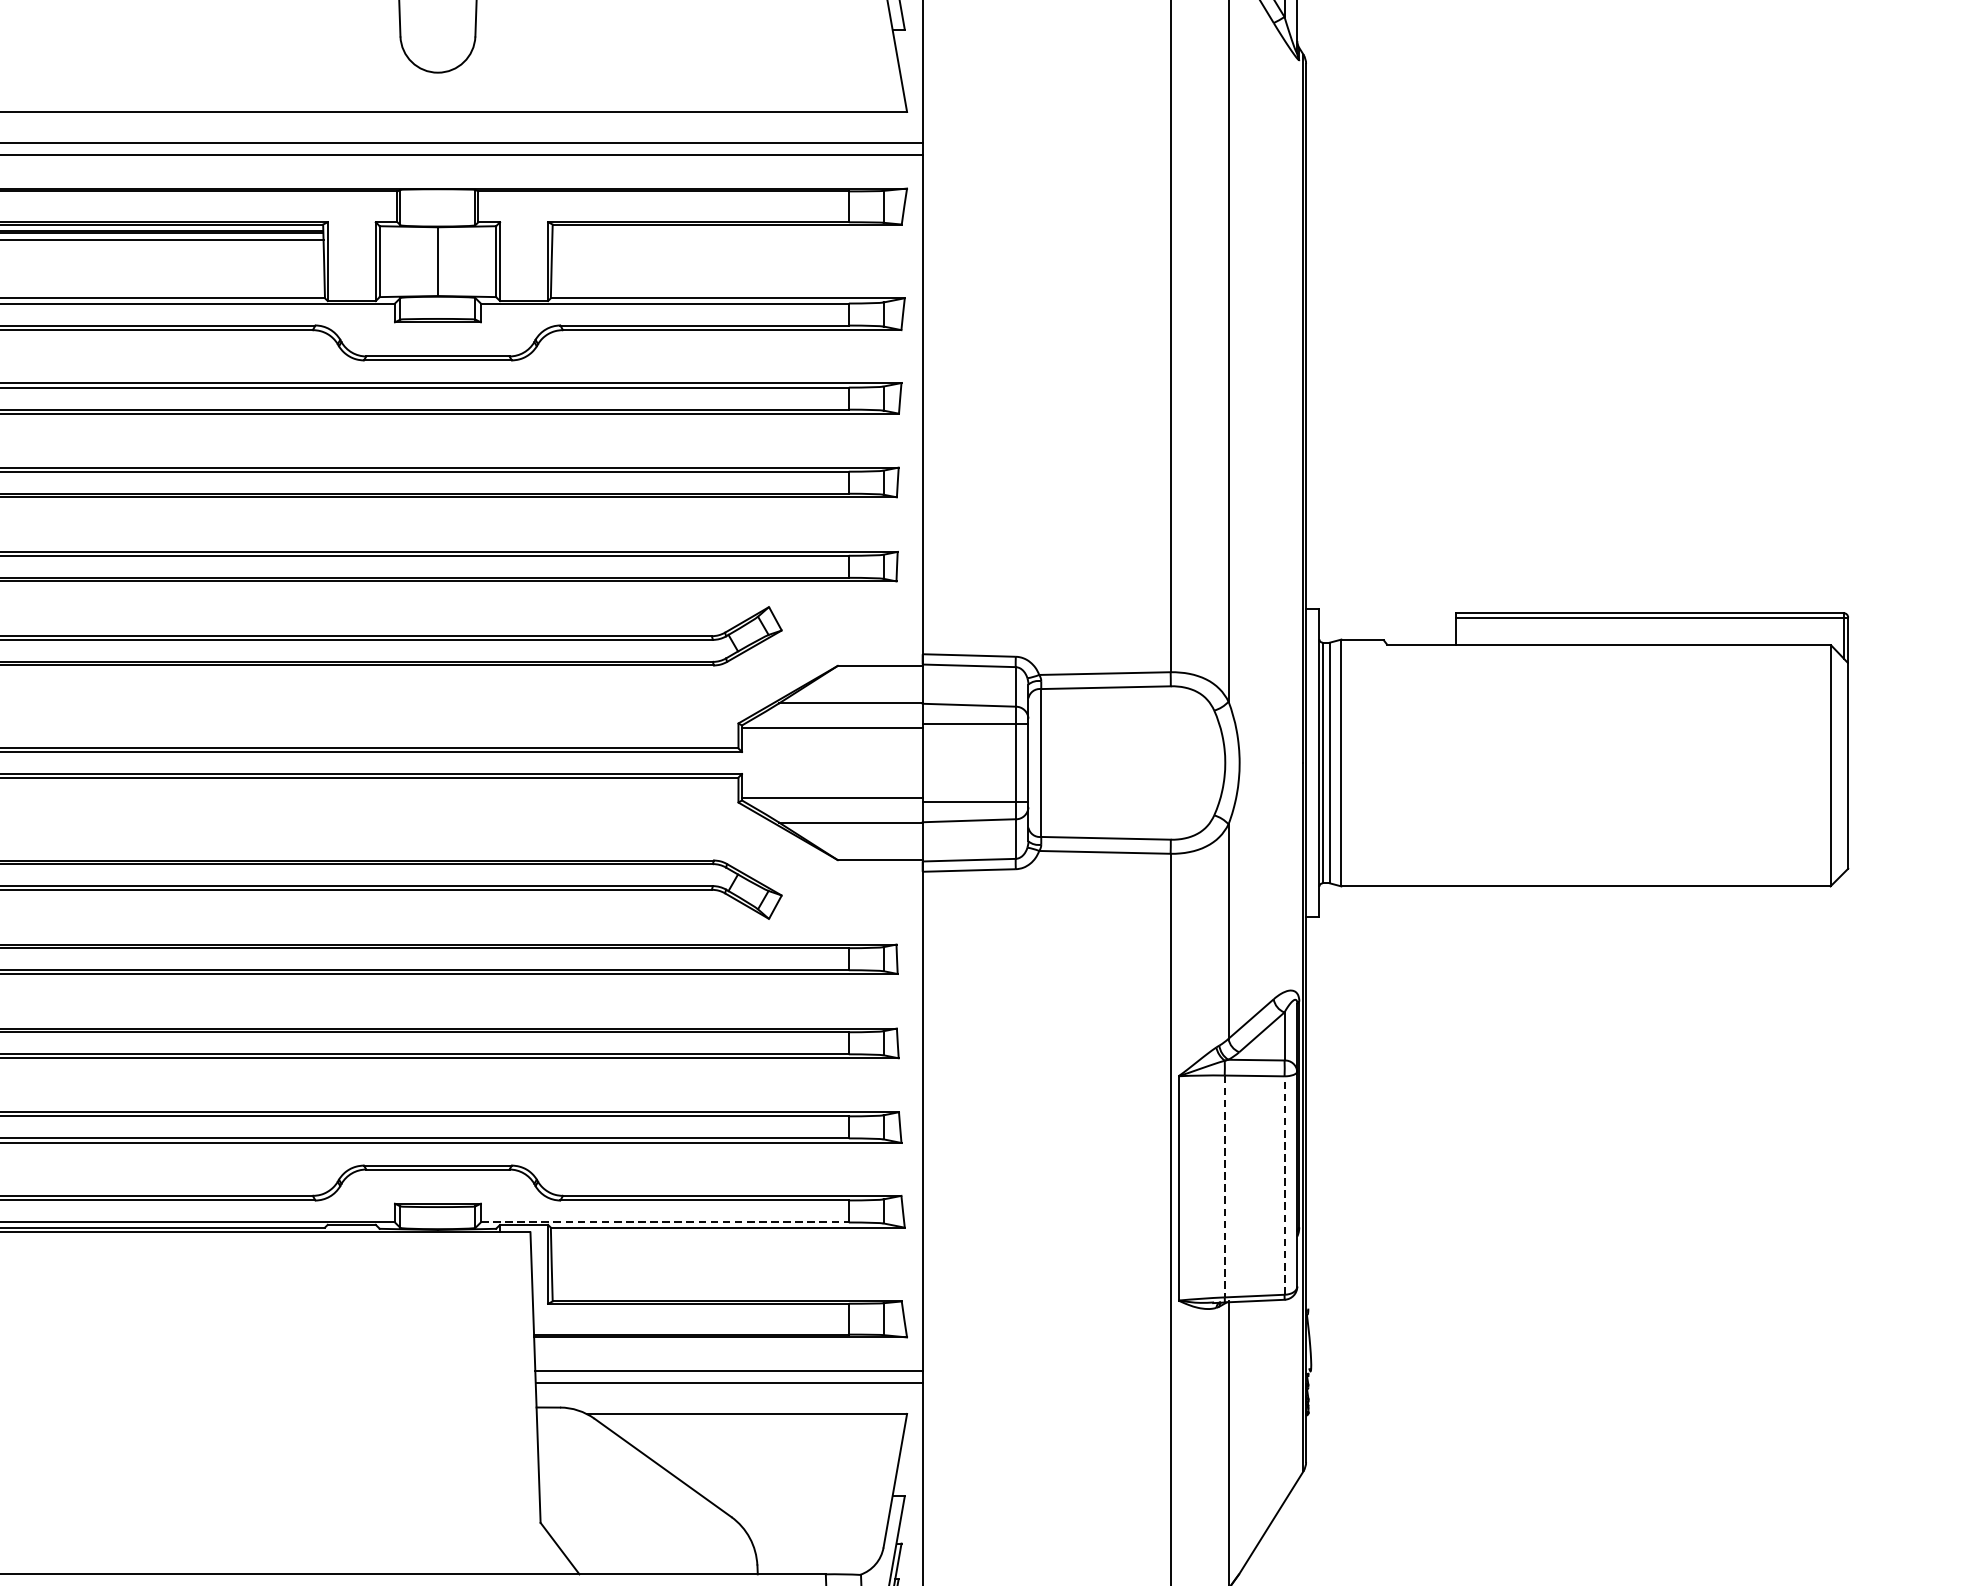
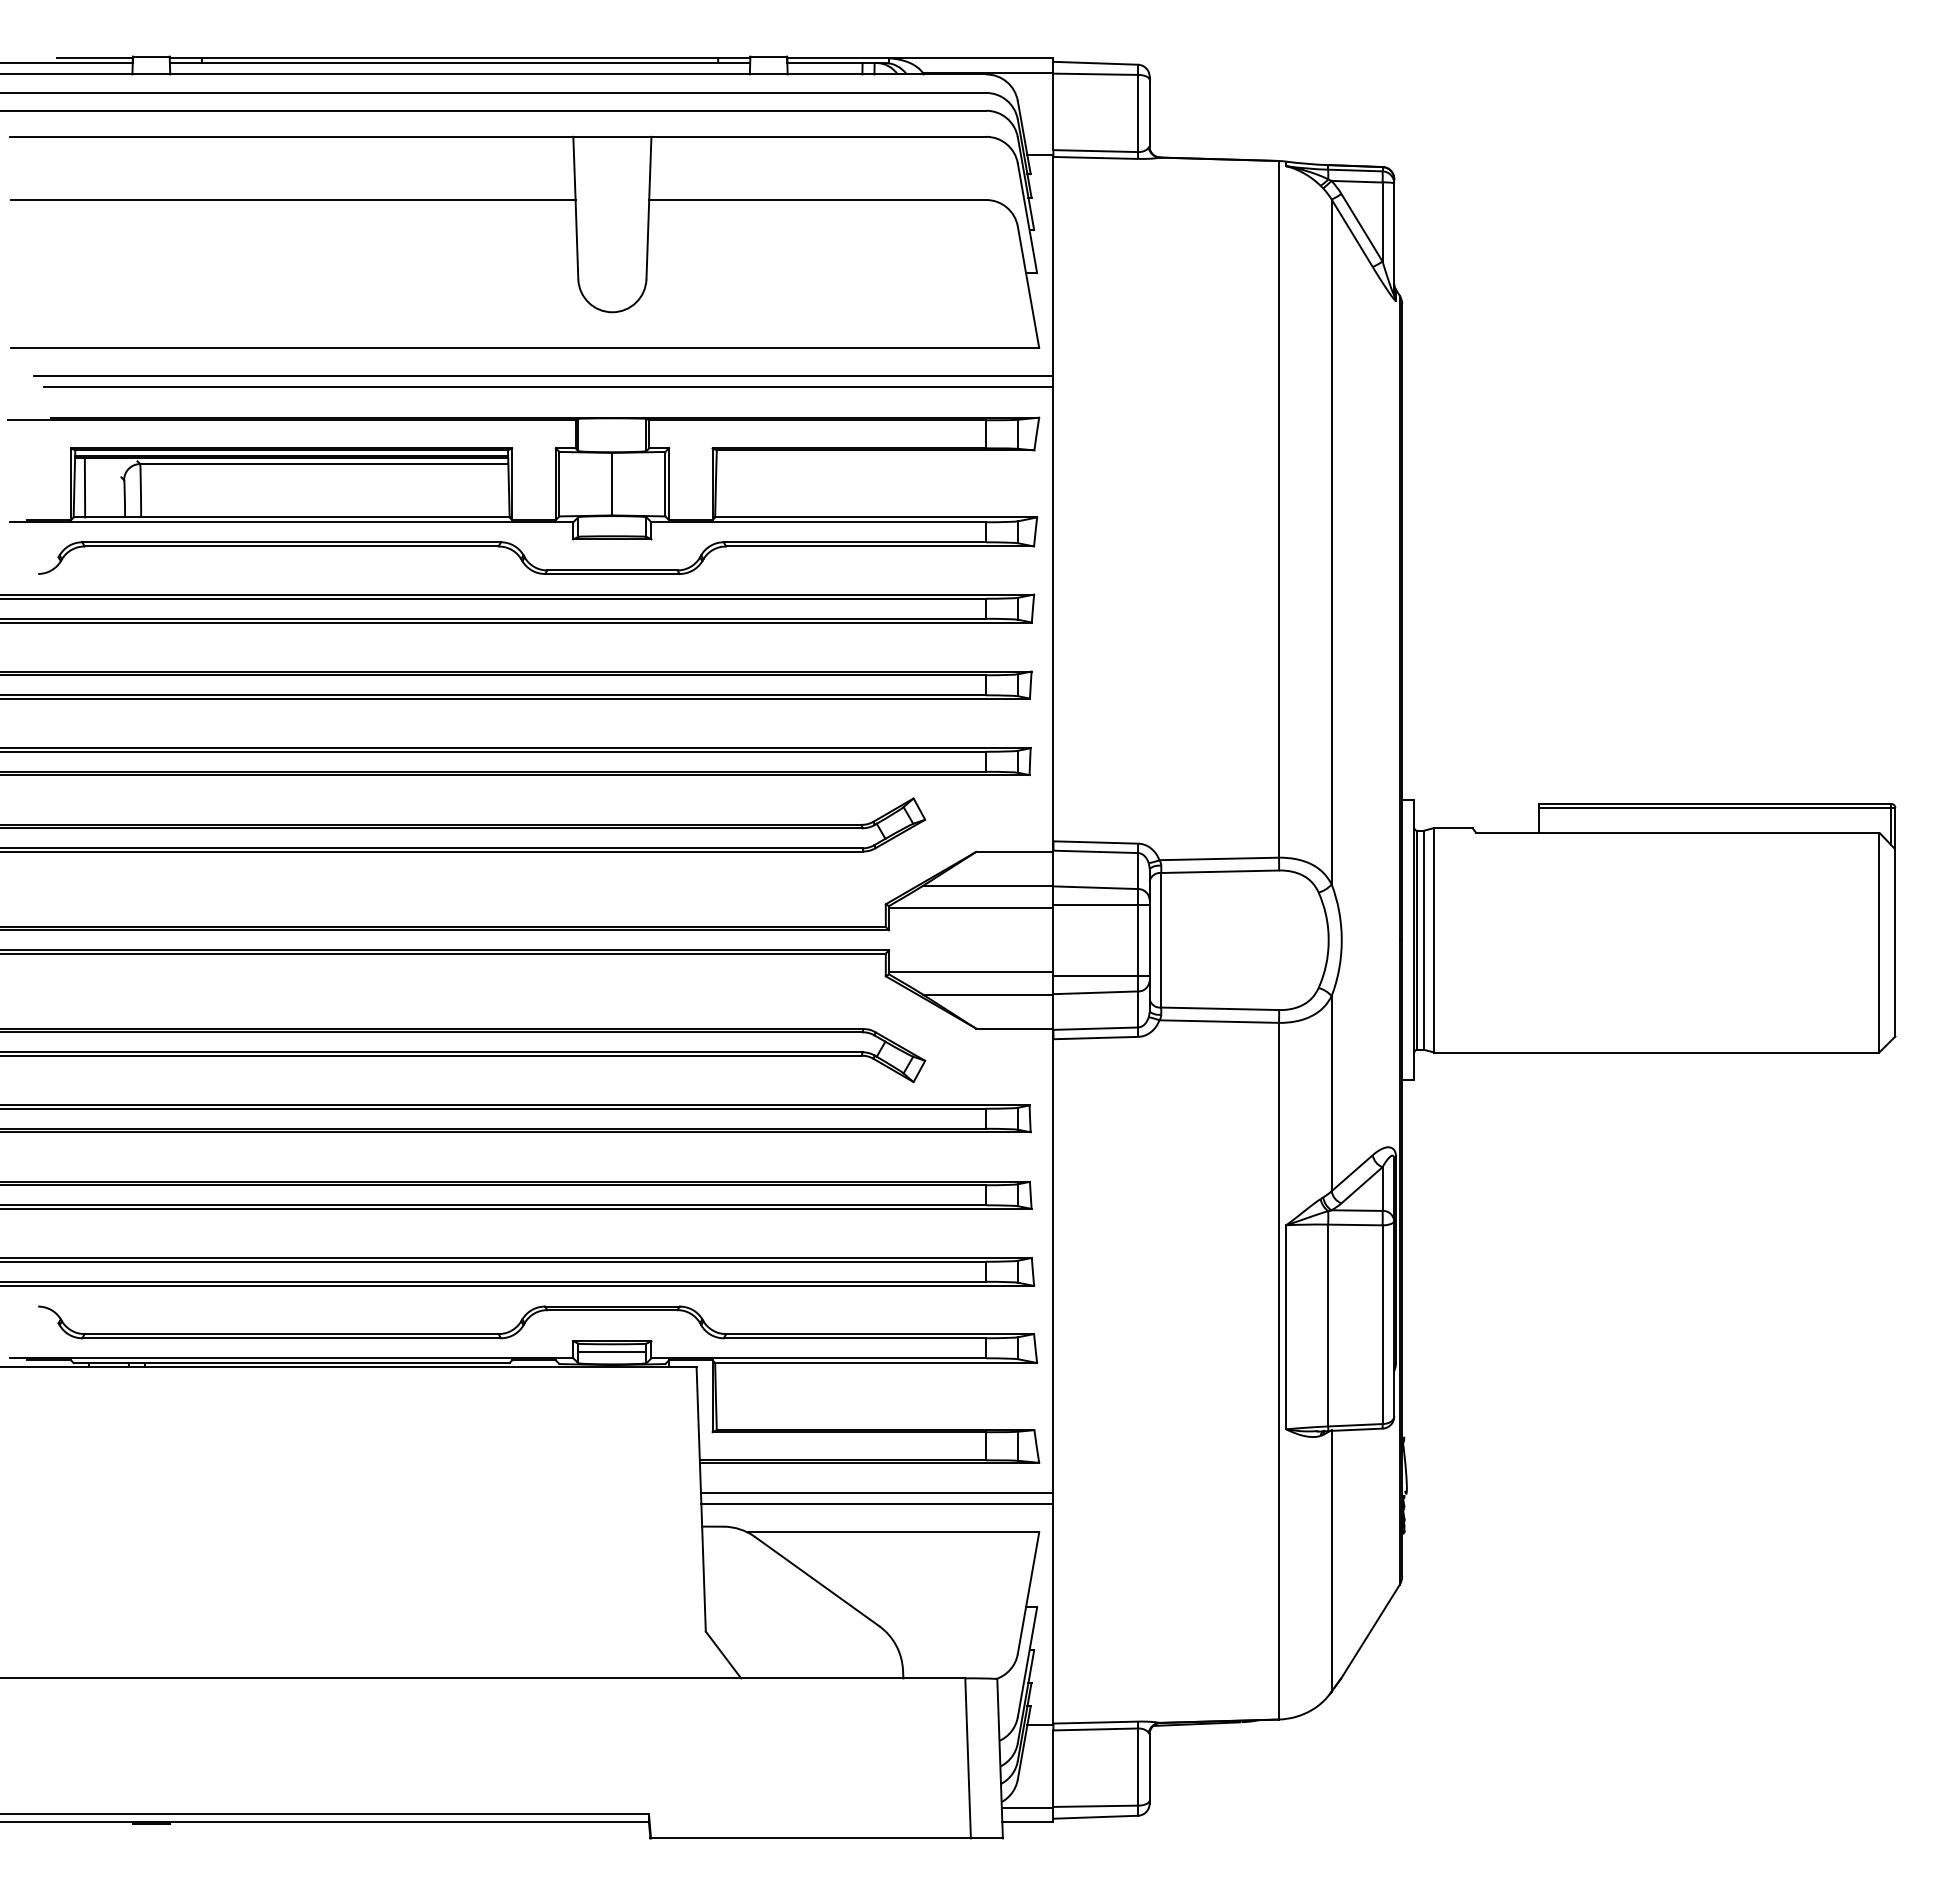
line: (1284, 1185) -> (1382, 1324), dashed -> solid
line: (1225, 1186) -> (1328, 1325), dashed -> solid
line: (438, 1215) -> (612, 1351), added
line: (665, 1222) -> (819, 1358), dashed -> solid

